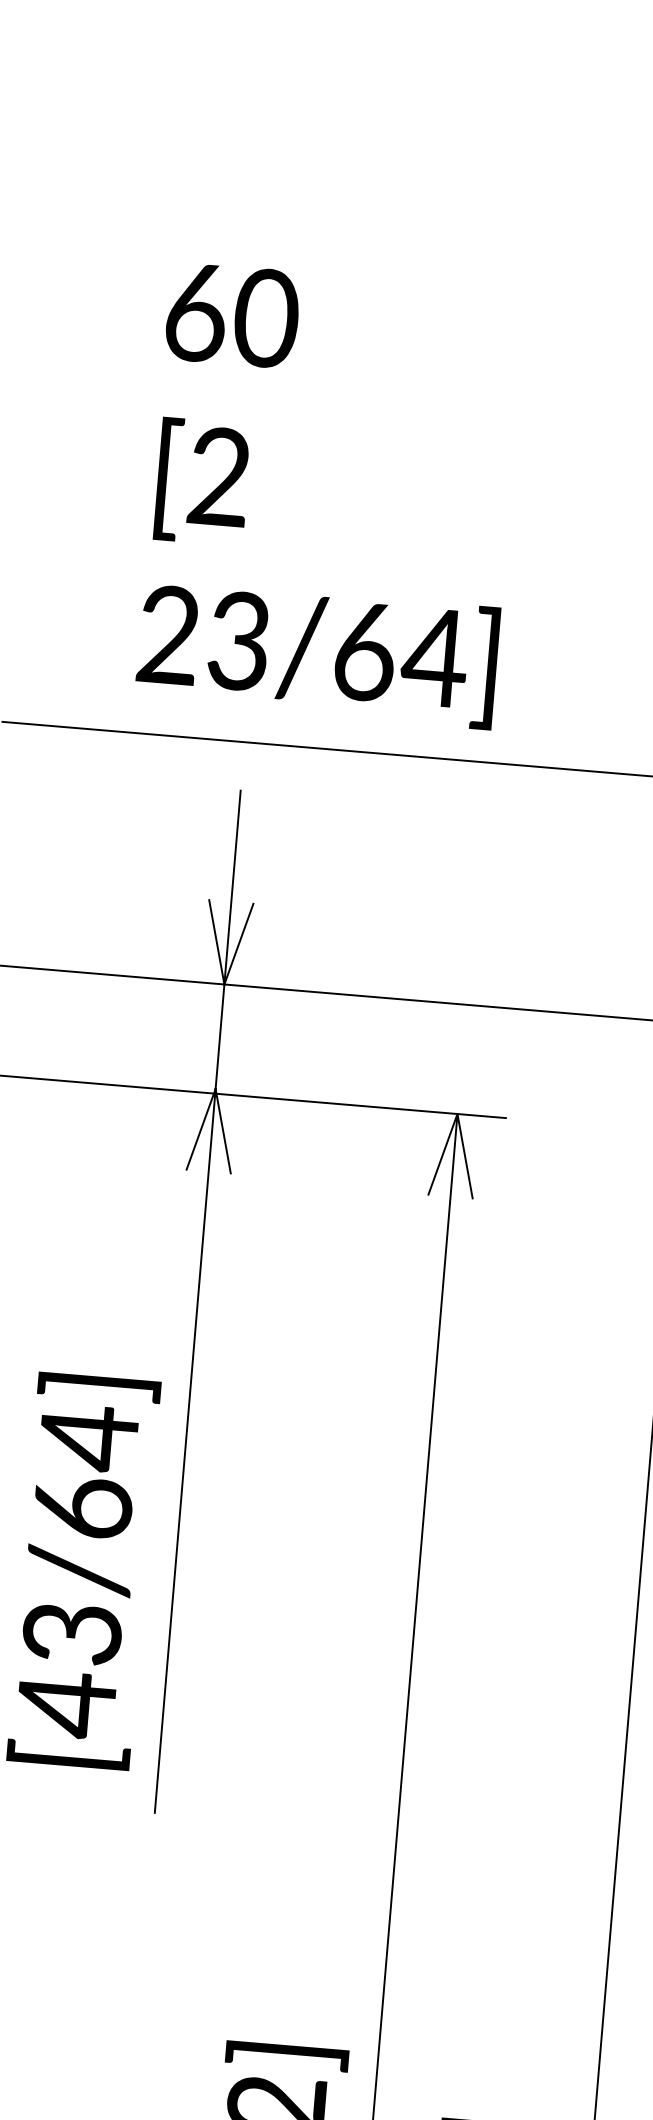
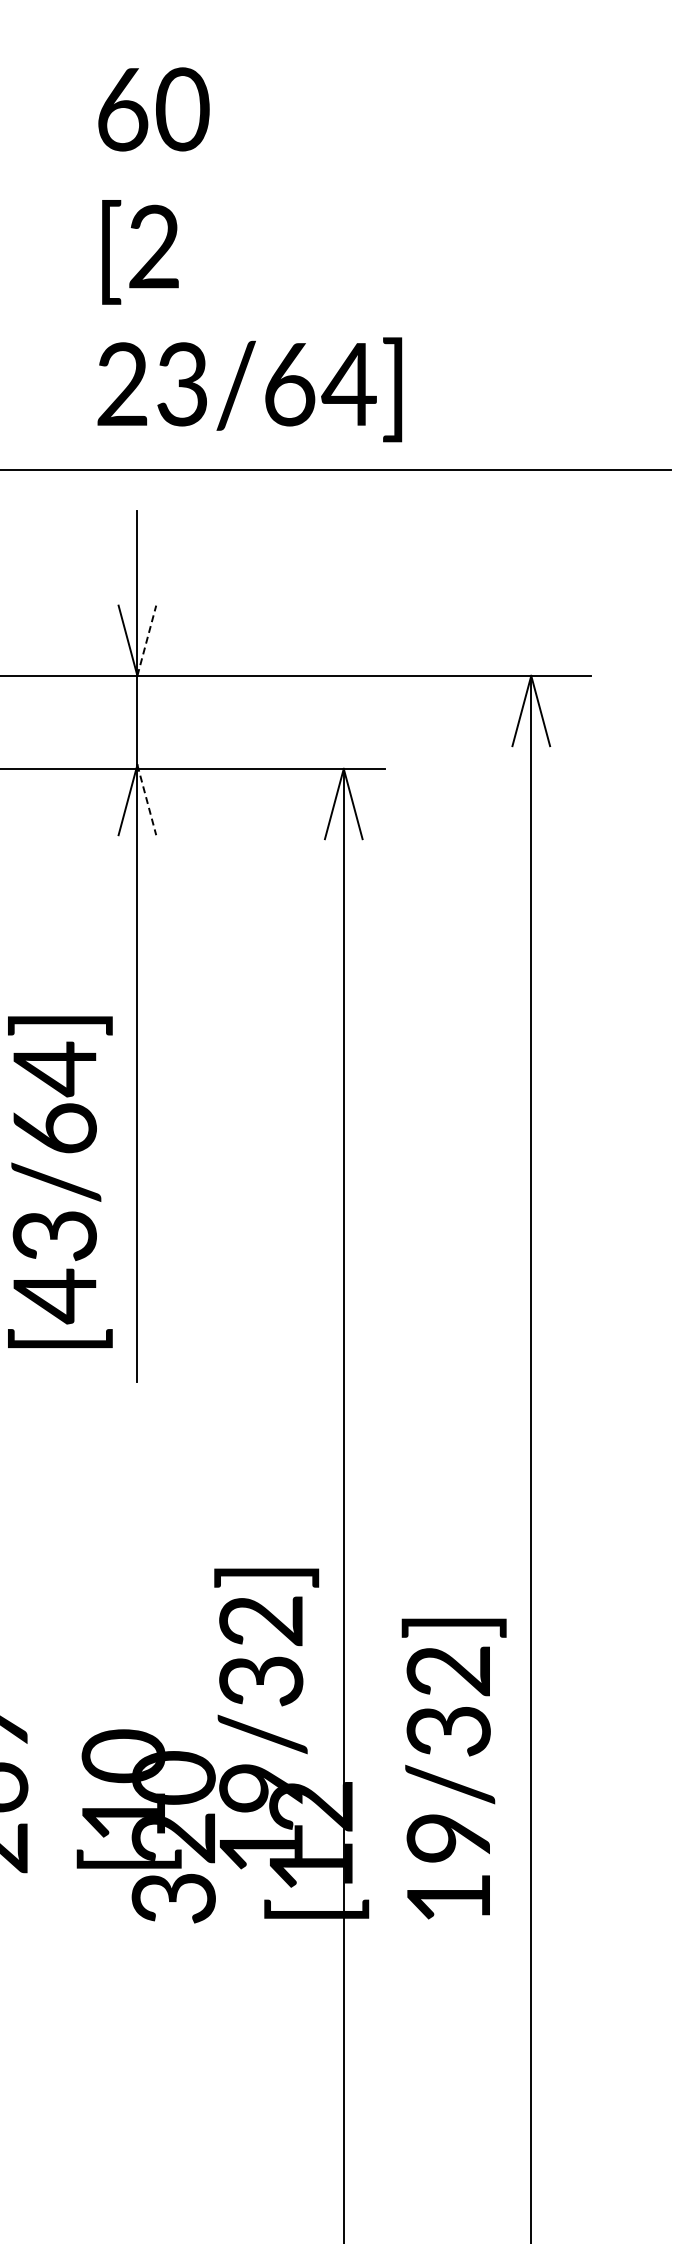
text: (330, 495) -> (249, 254), moved
line: (238, 943) -> (146, 640), solid -> dashed
line: (222, 1131) -> (146, 800), solid -> dashed

